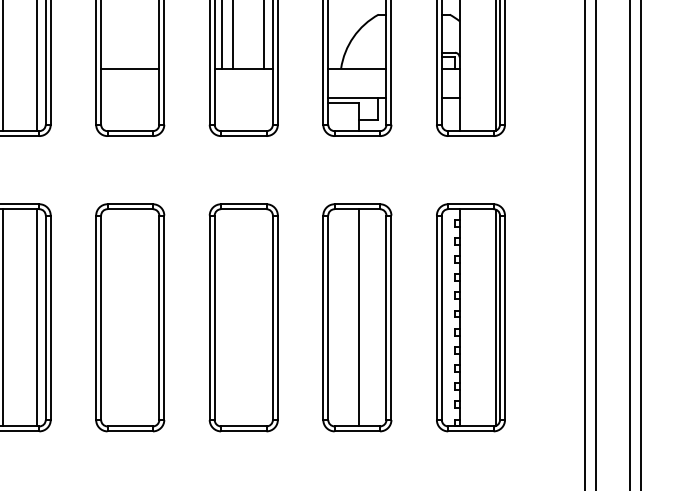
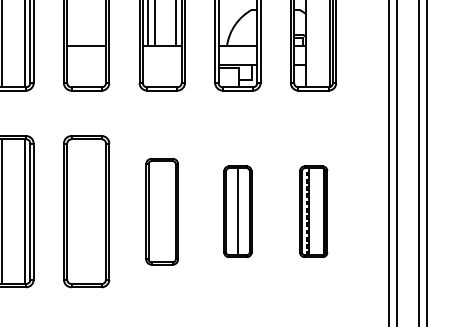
part: (242, 317) -> (161, 211), size x0.7
part: (356, 317) -> (237, 211), size x0.6
part: (470, 317) -> (313, 211), size x0.6

